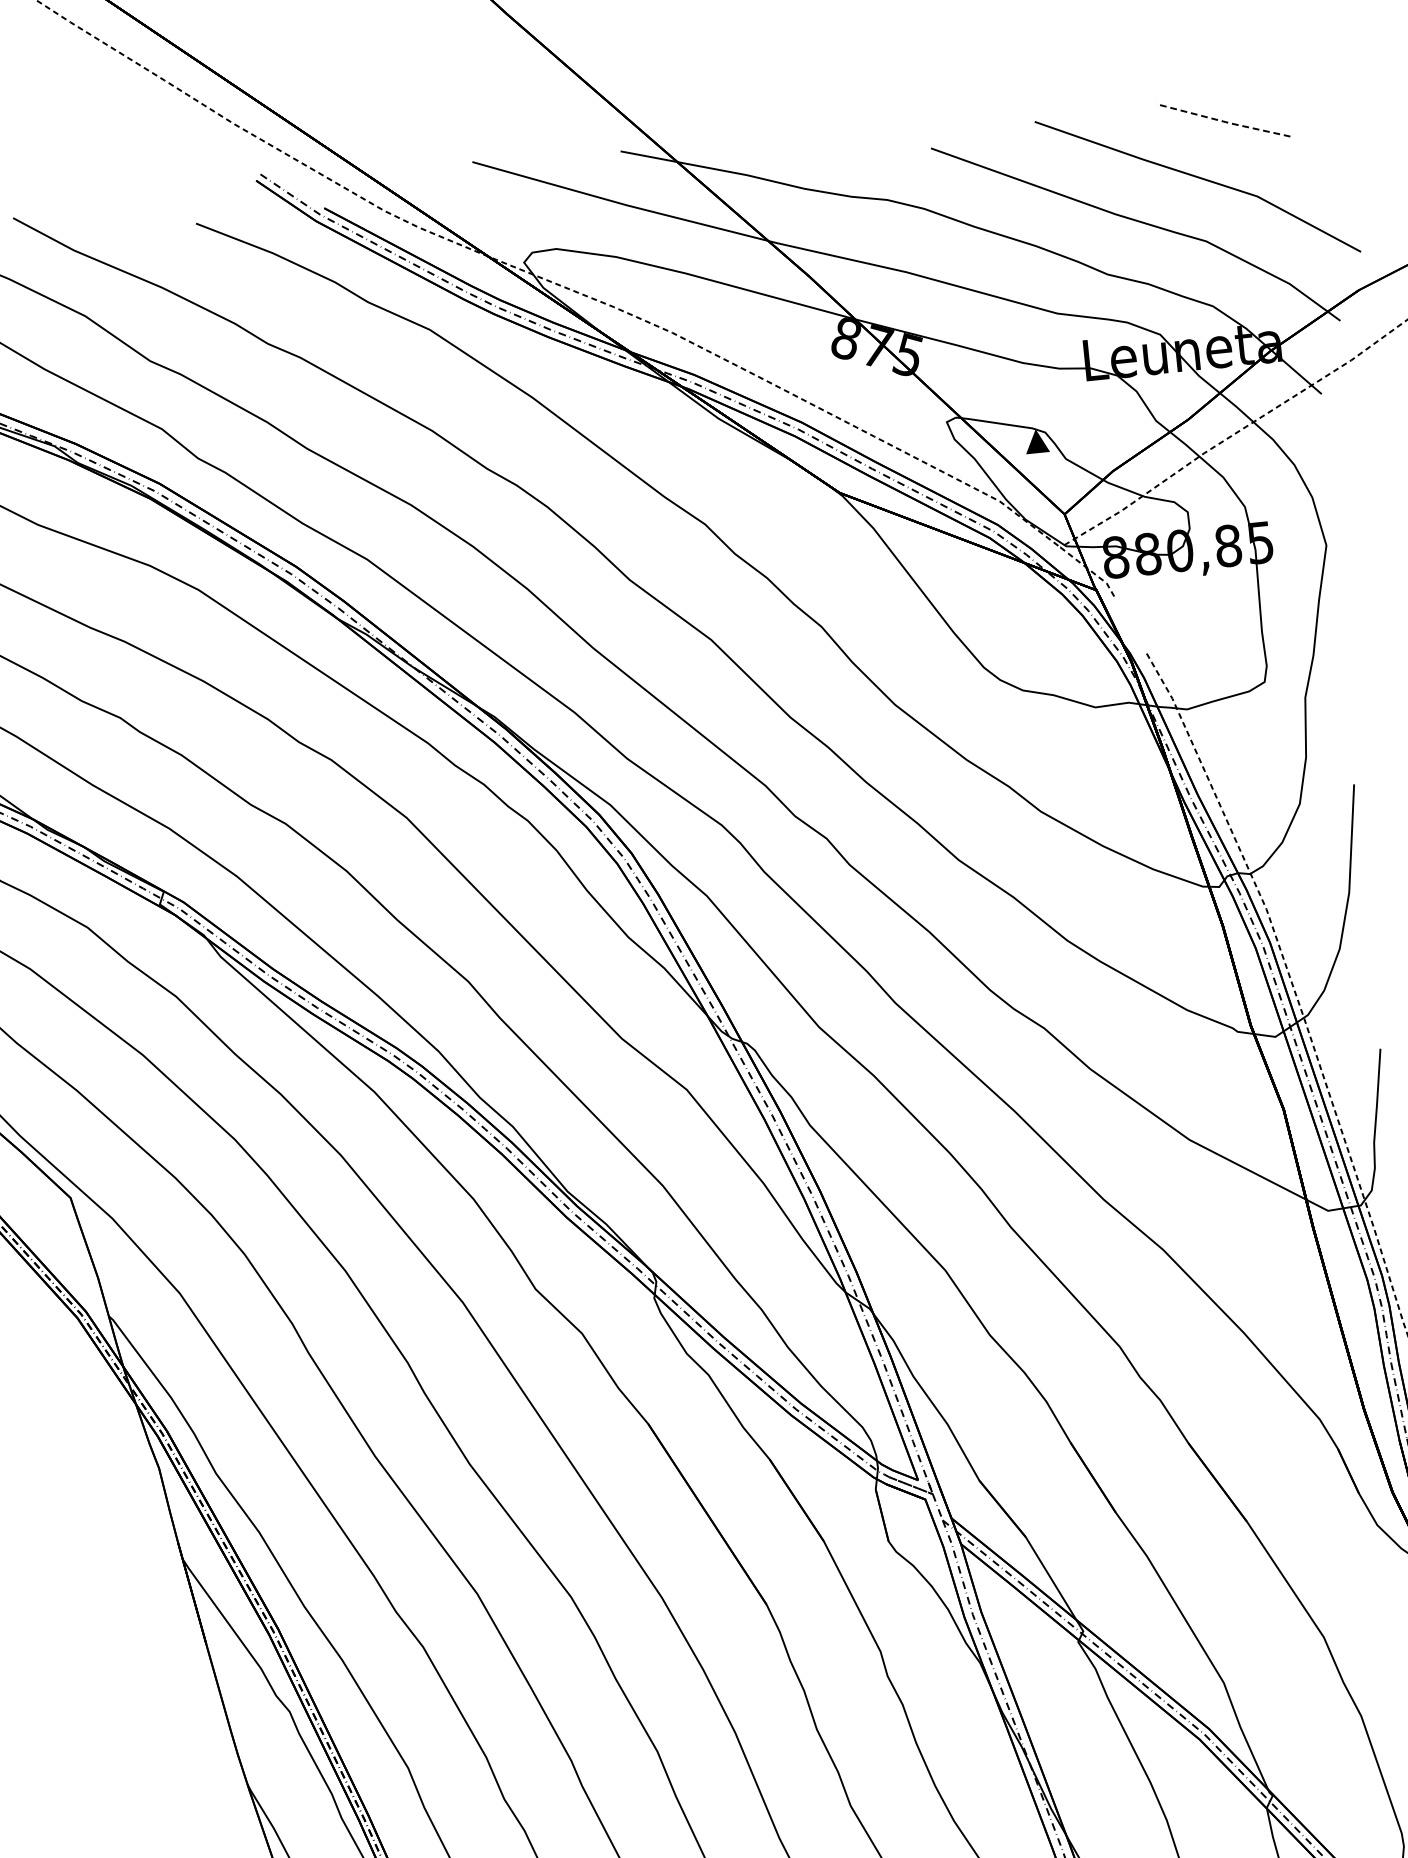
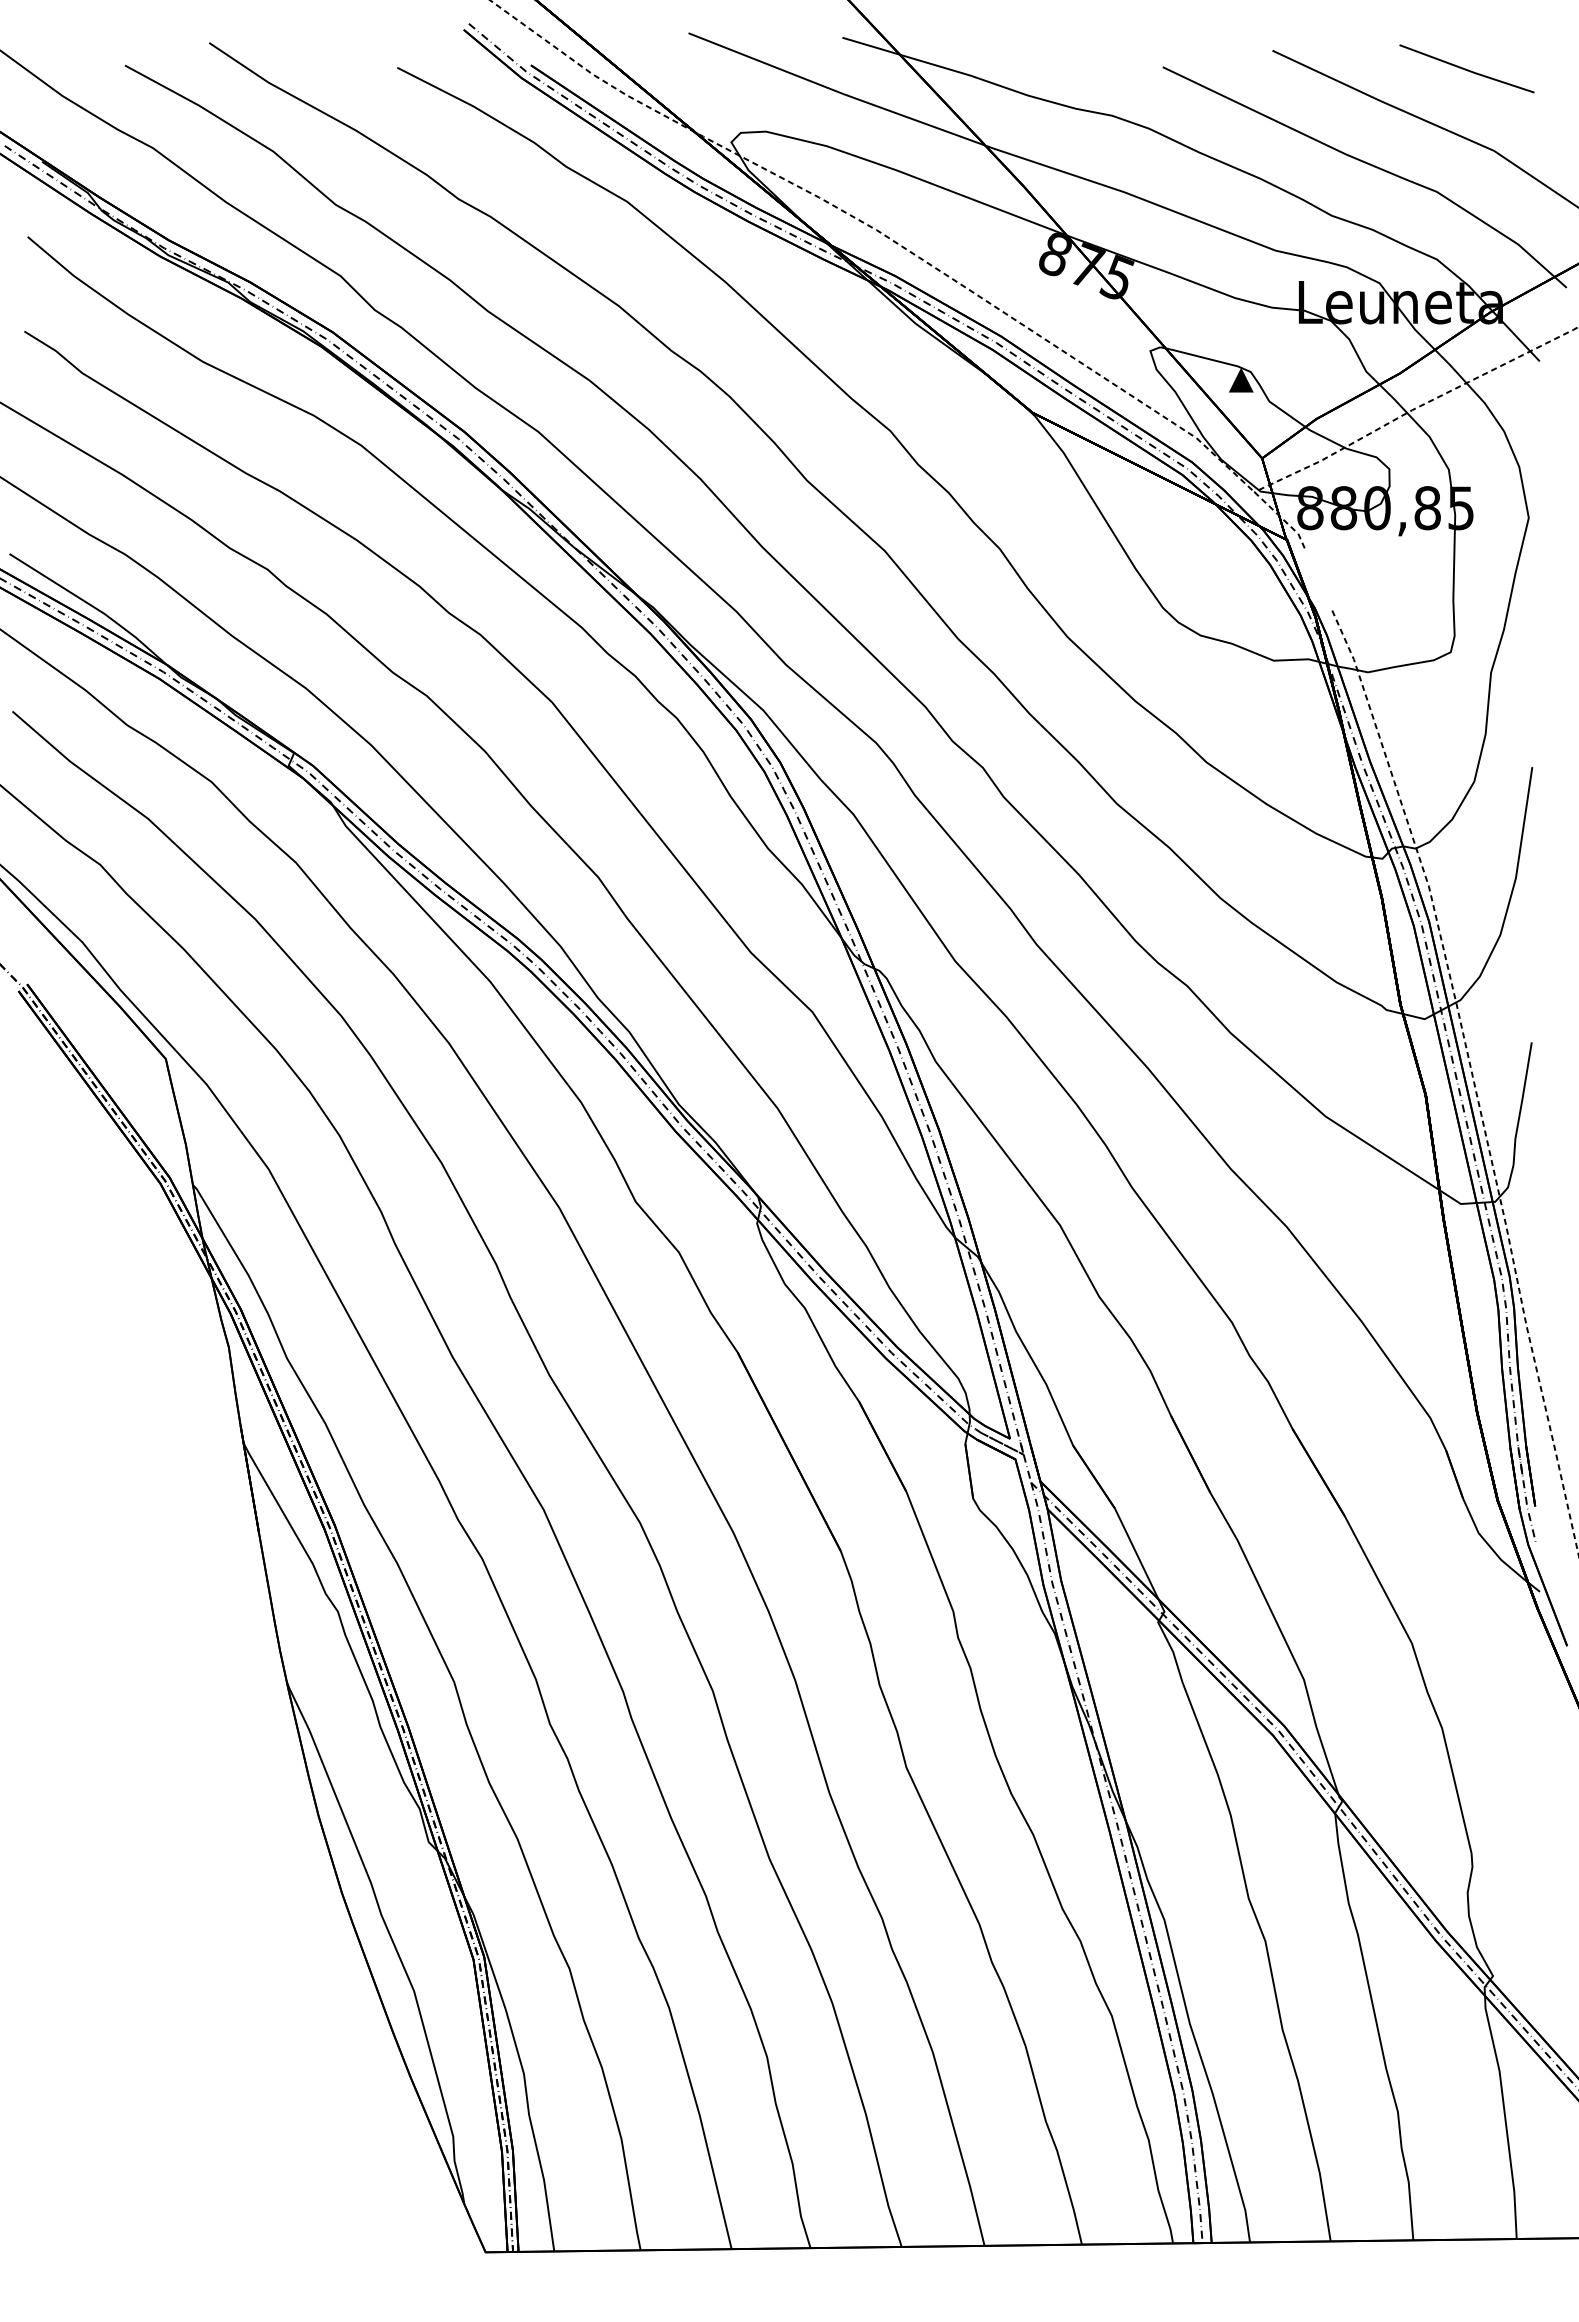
line: (1222, 121) -> (1466, 69), dashed -> solid

